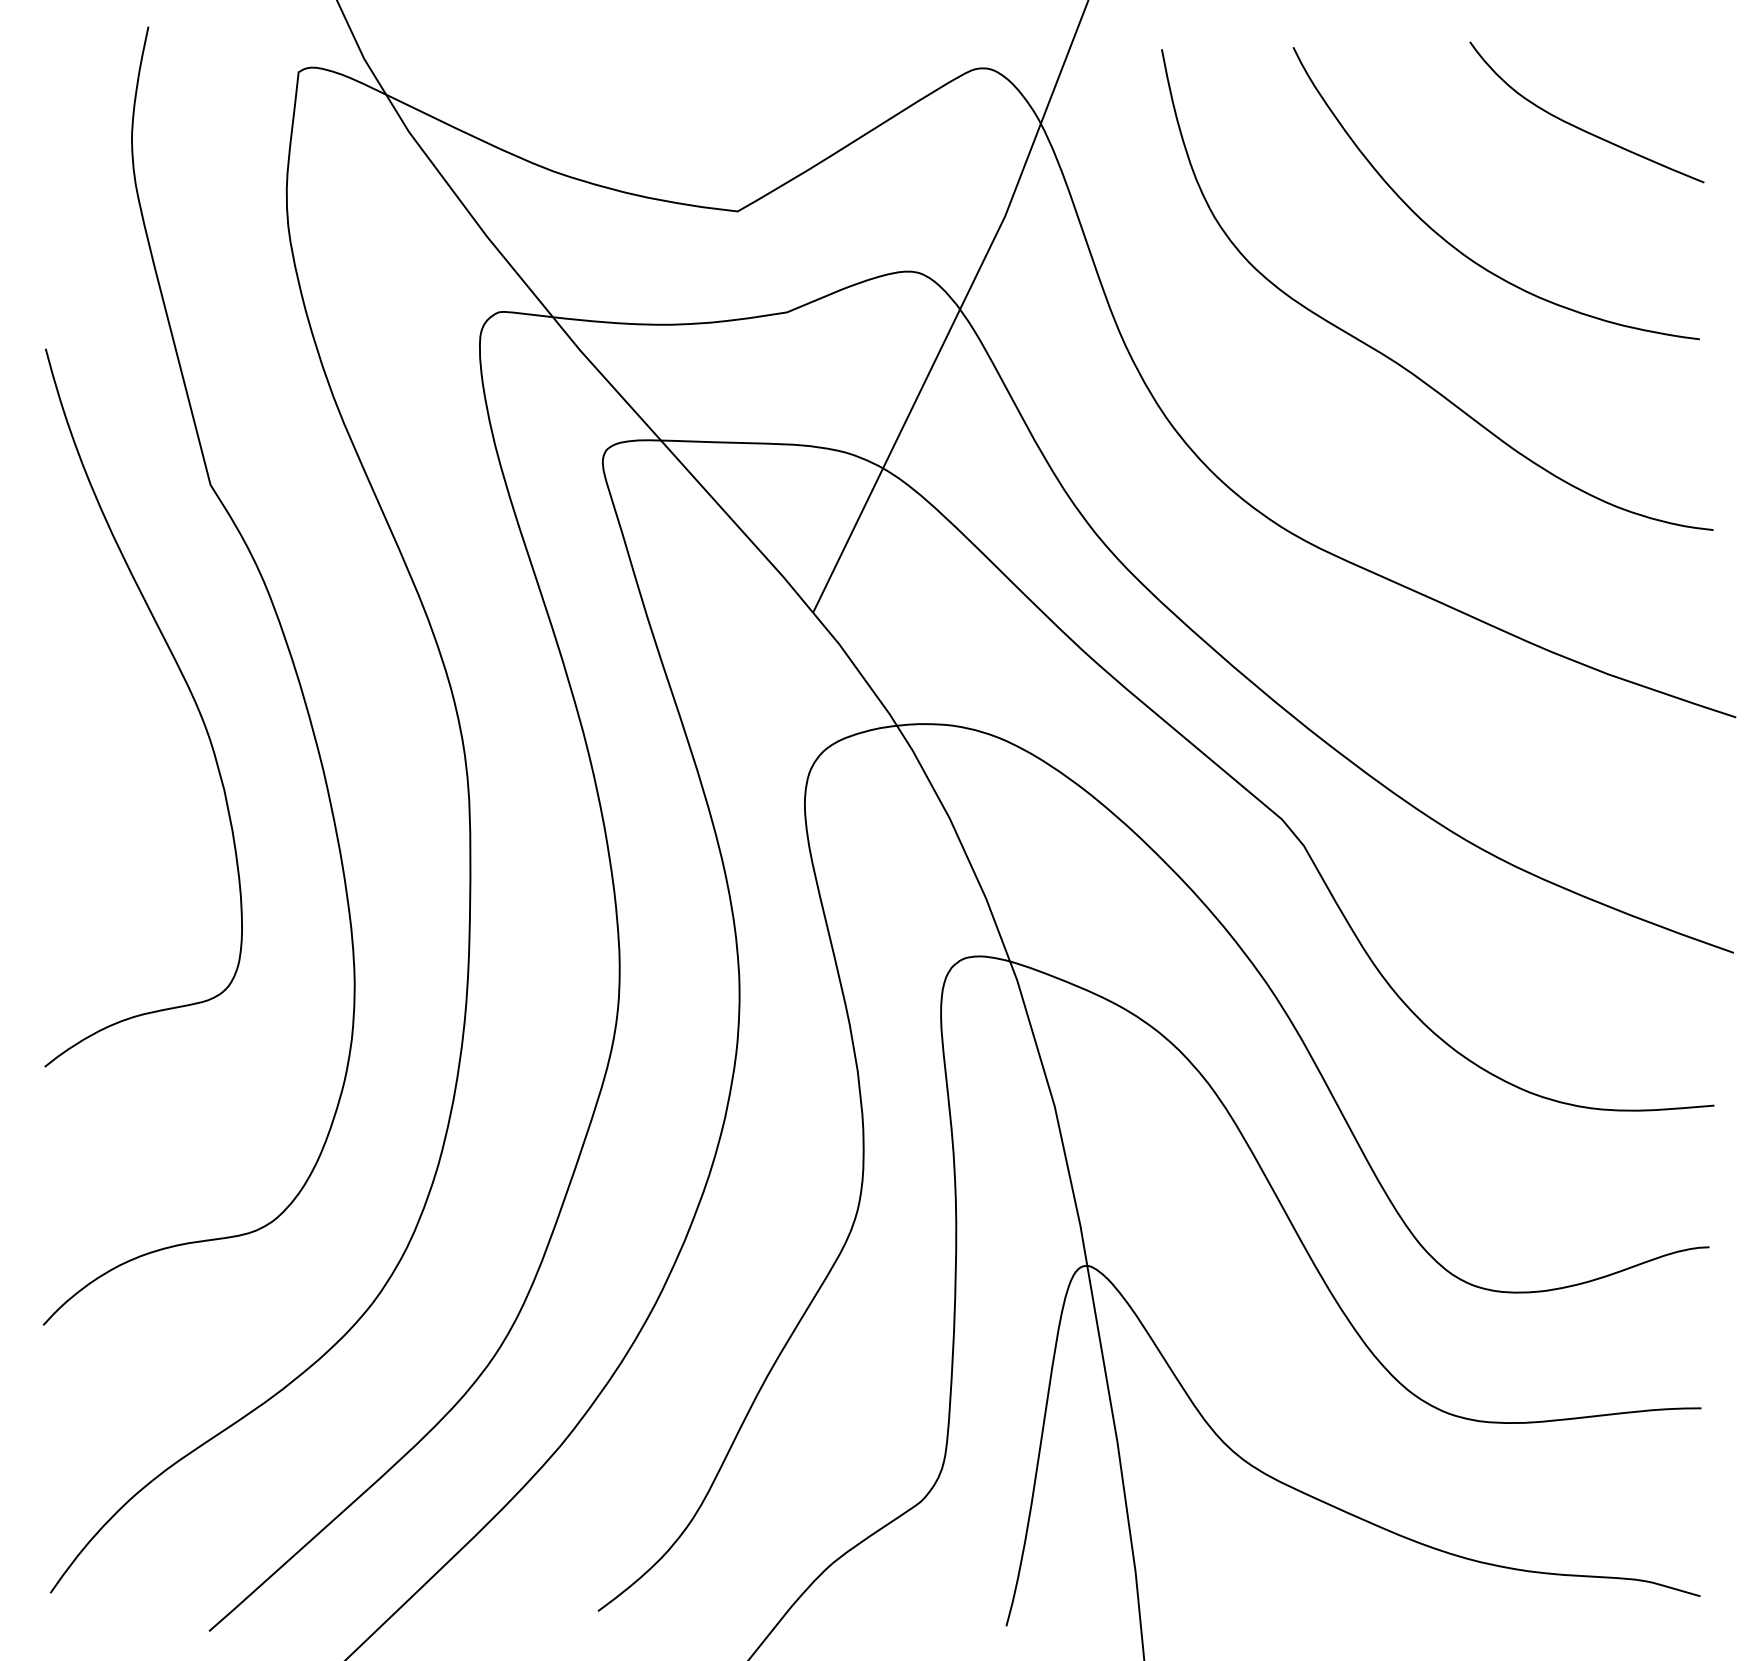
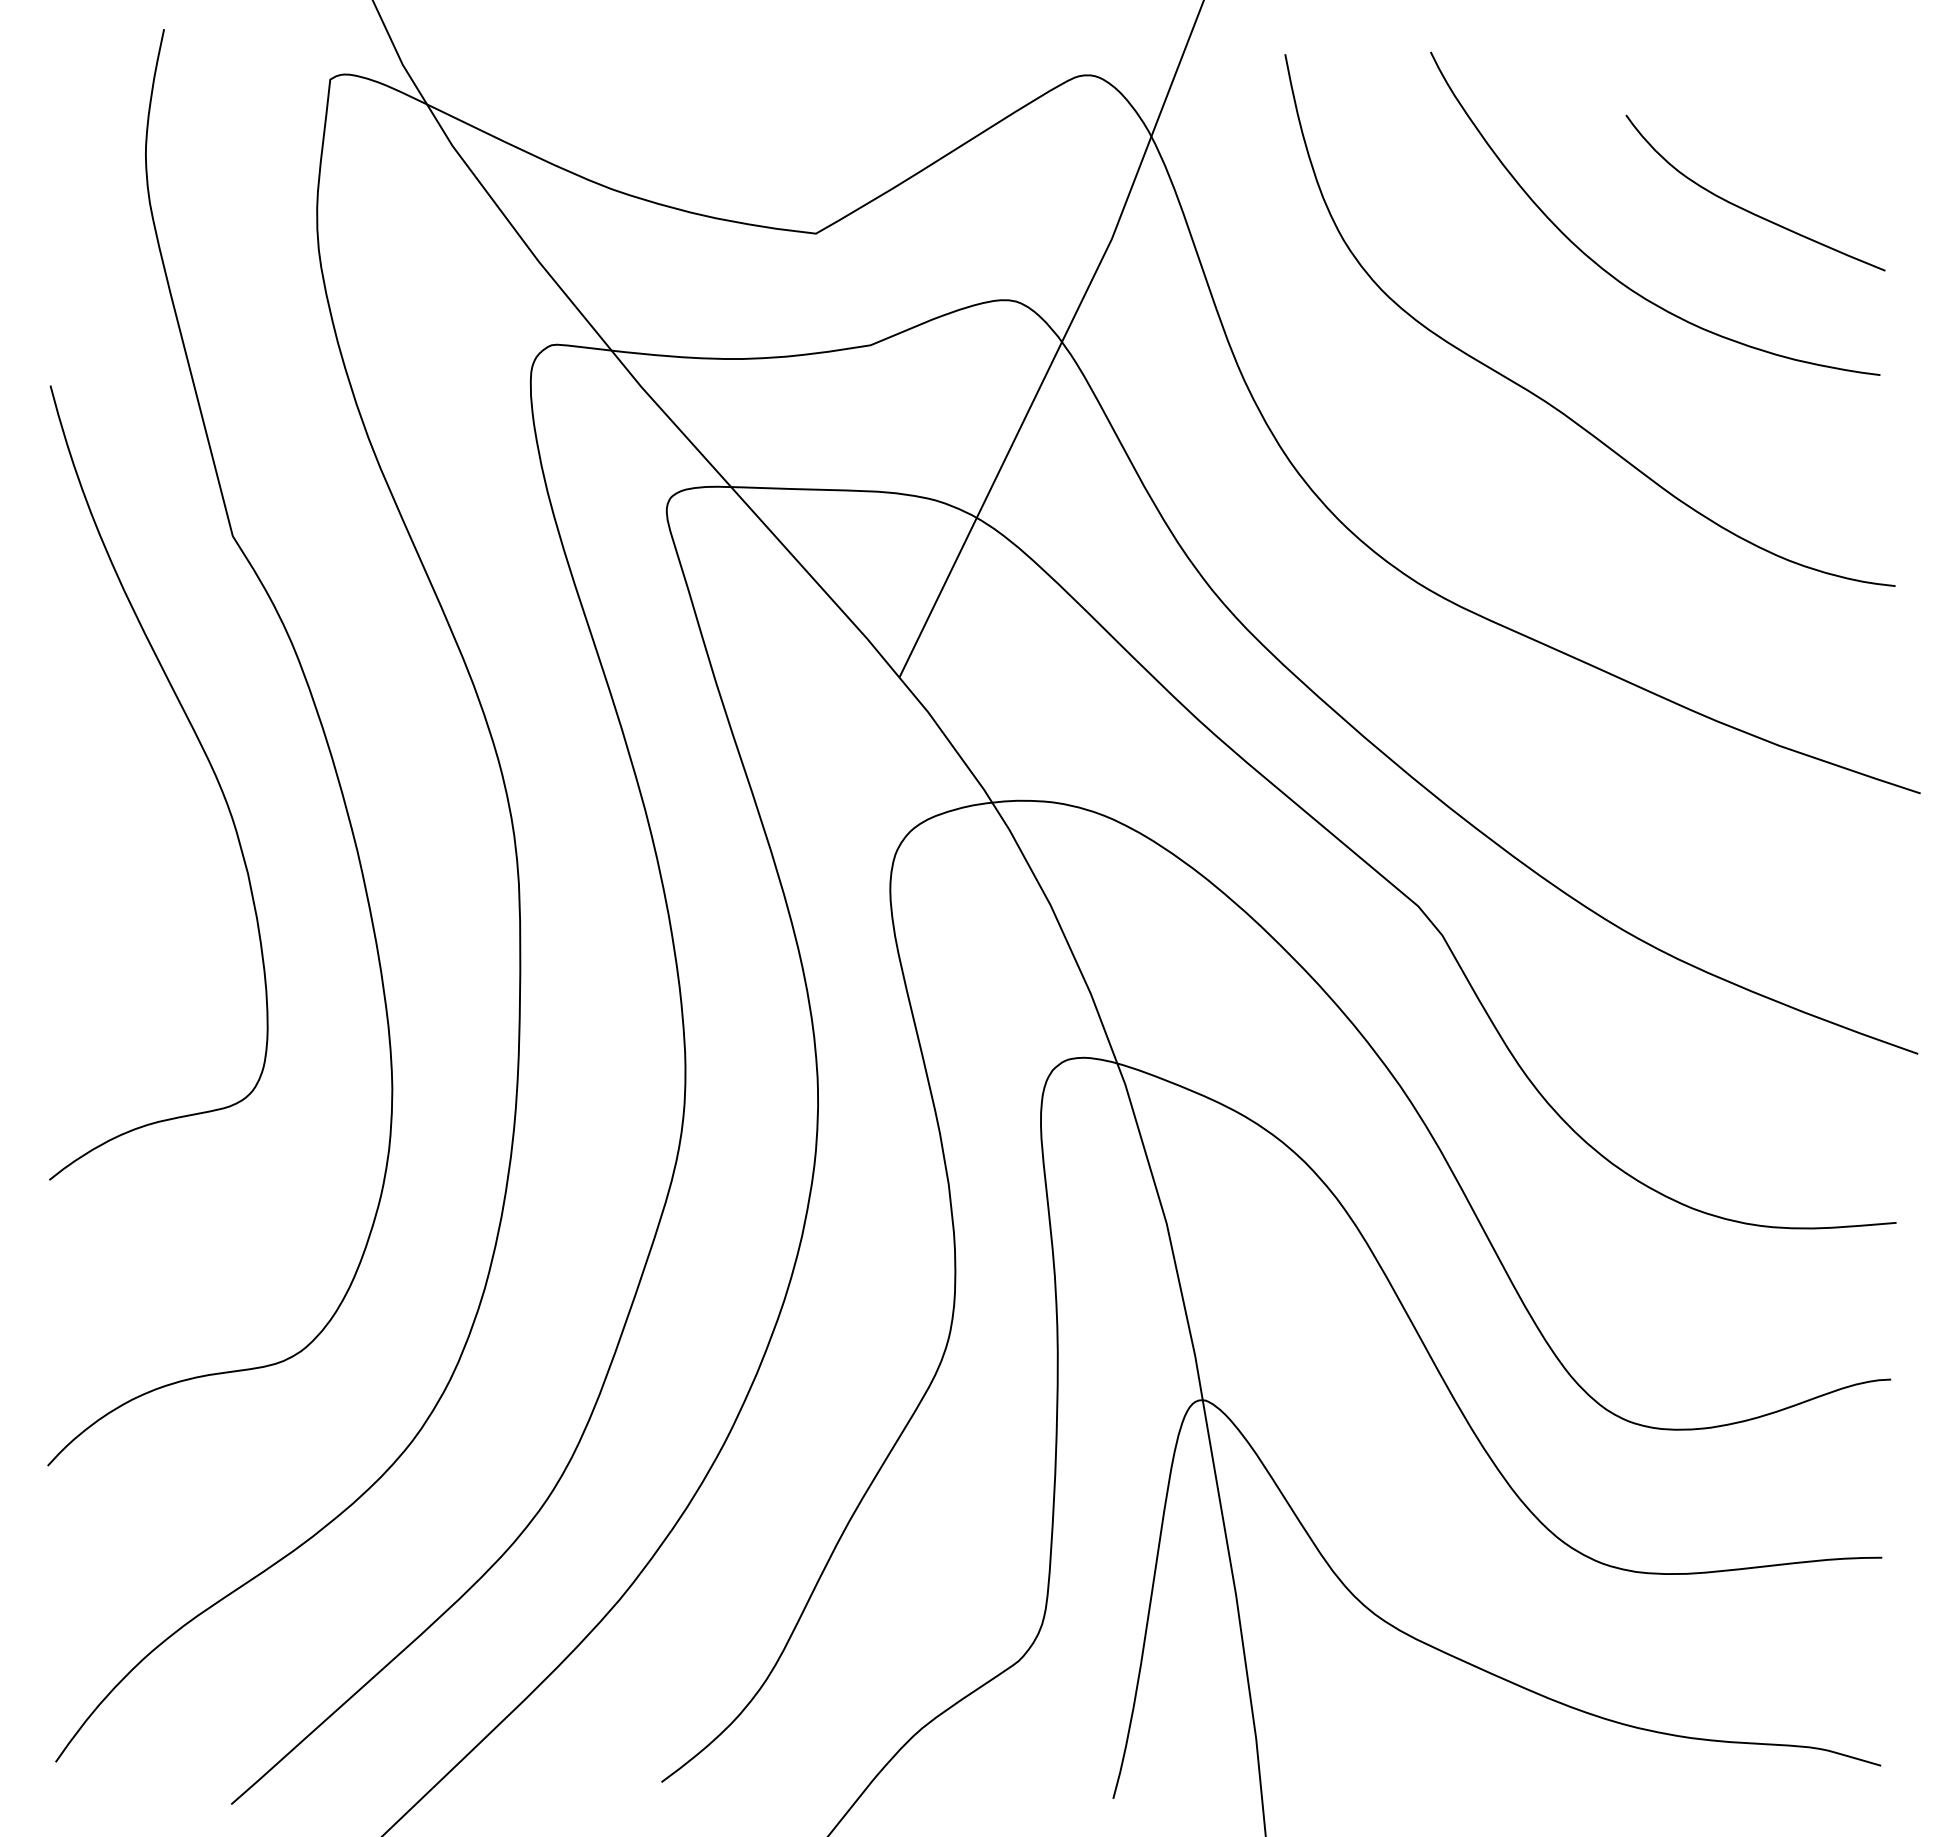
curve: (1578, 127) -> (1746, 209), moved

